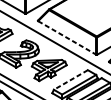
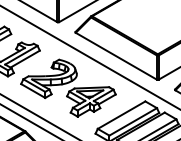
line: (67, 38) -> (116, 56), dashed -> solid
line: (70, 80) -> (121, 115), dashed -> solid

